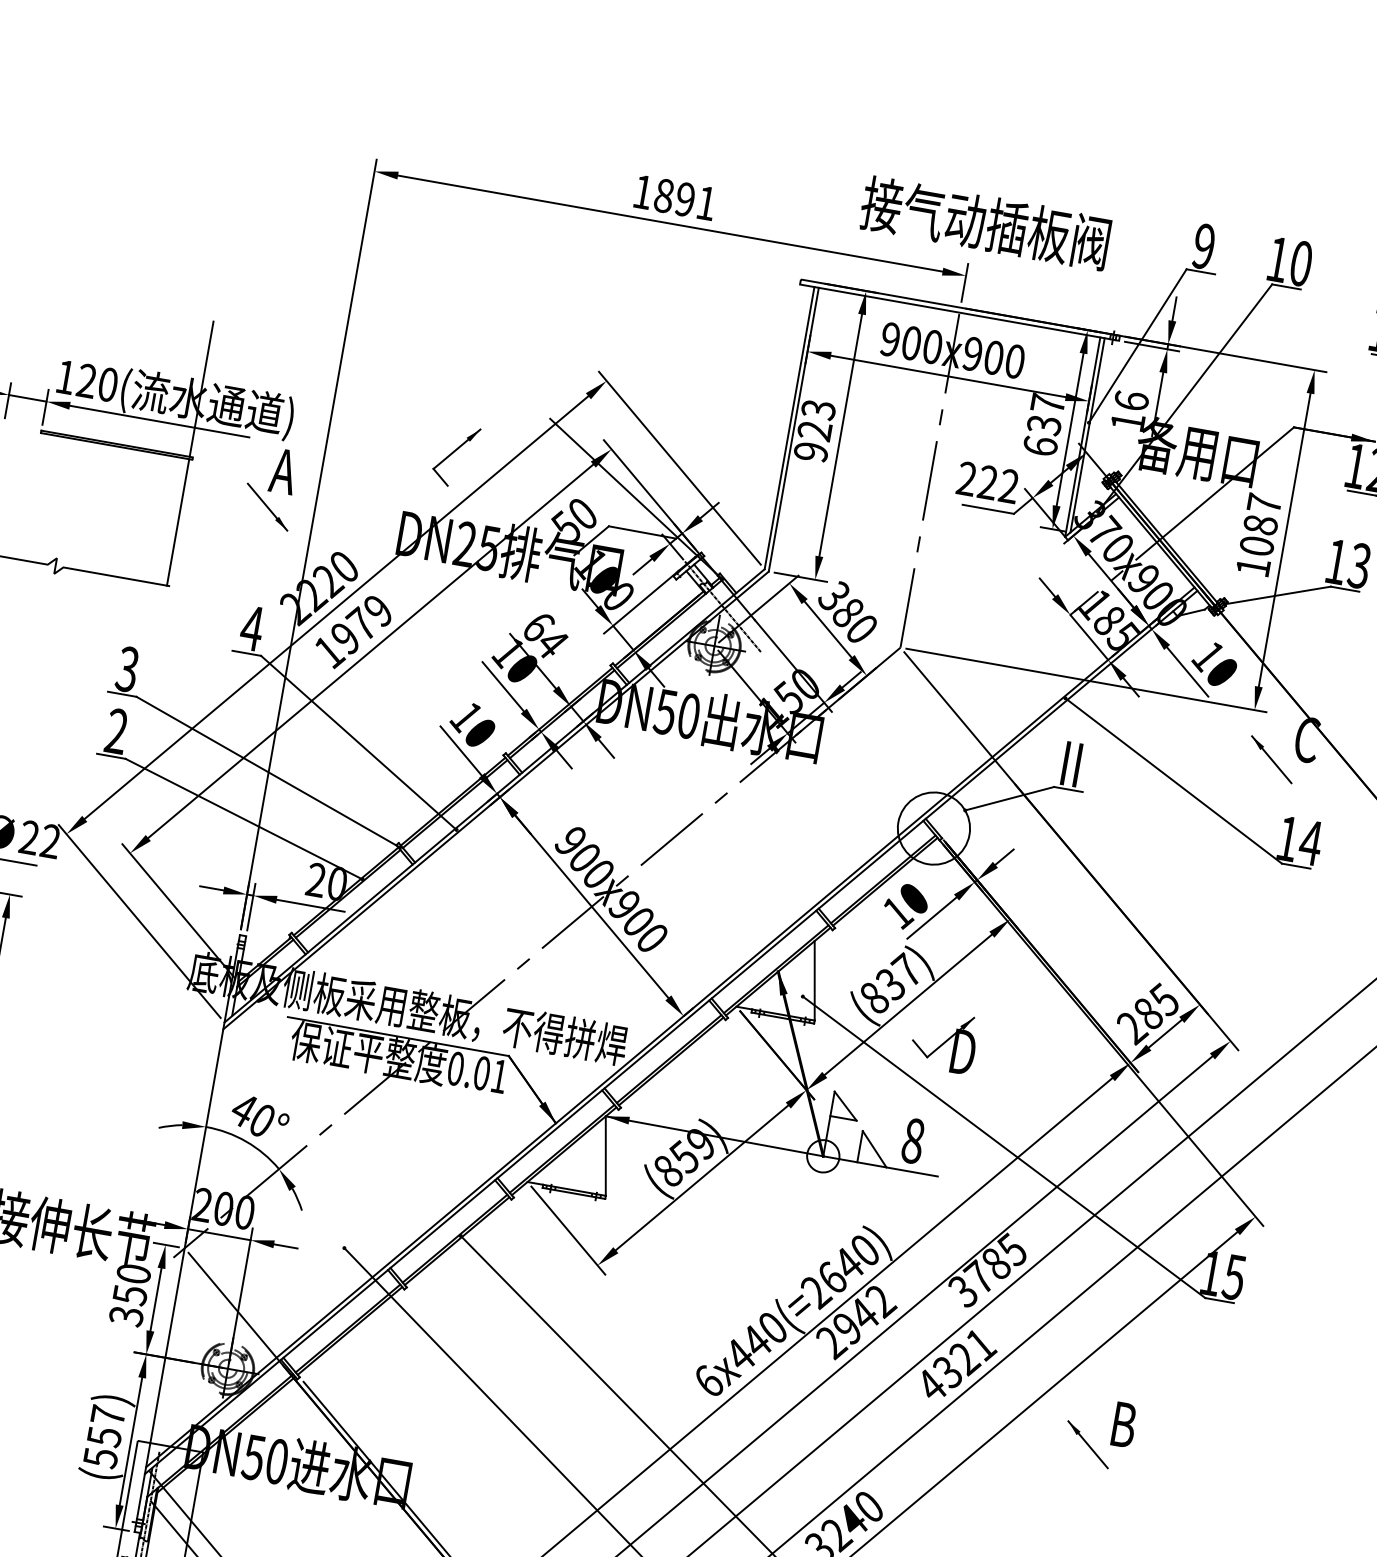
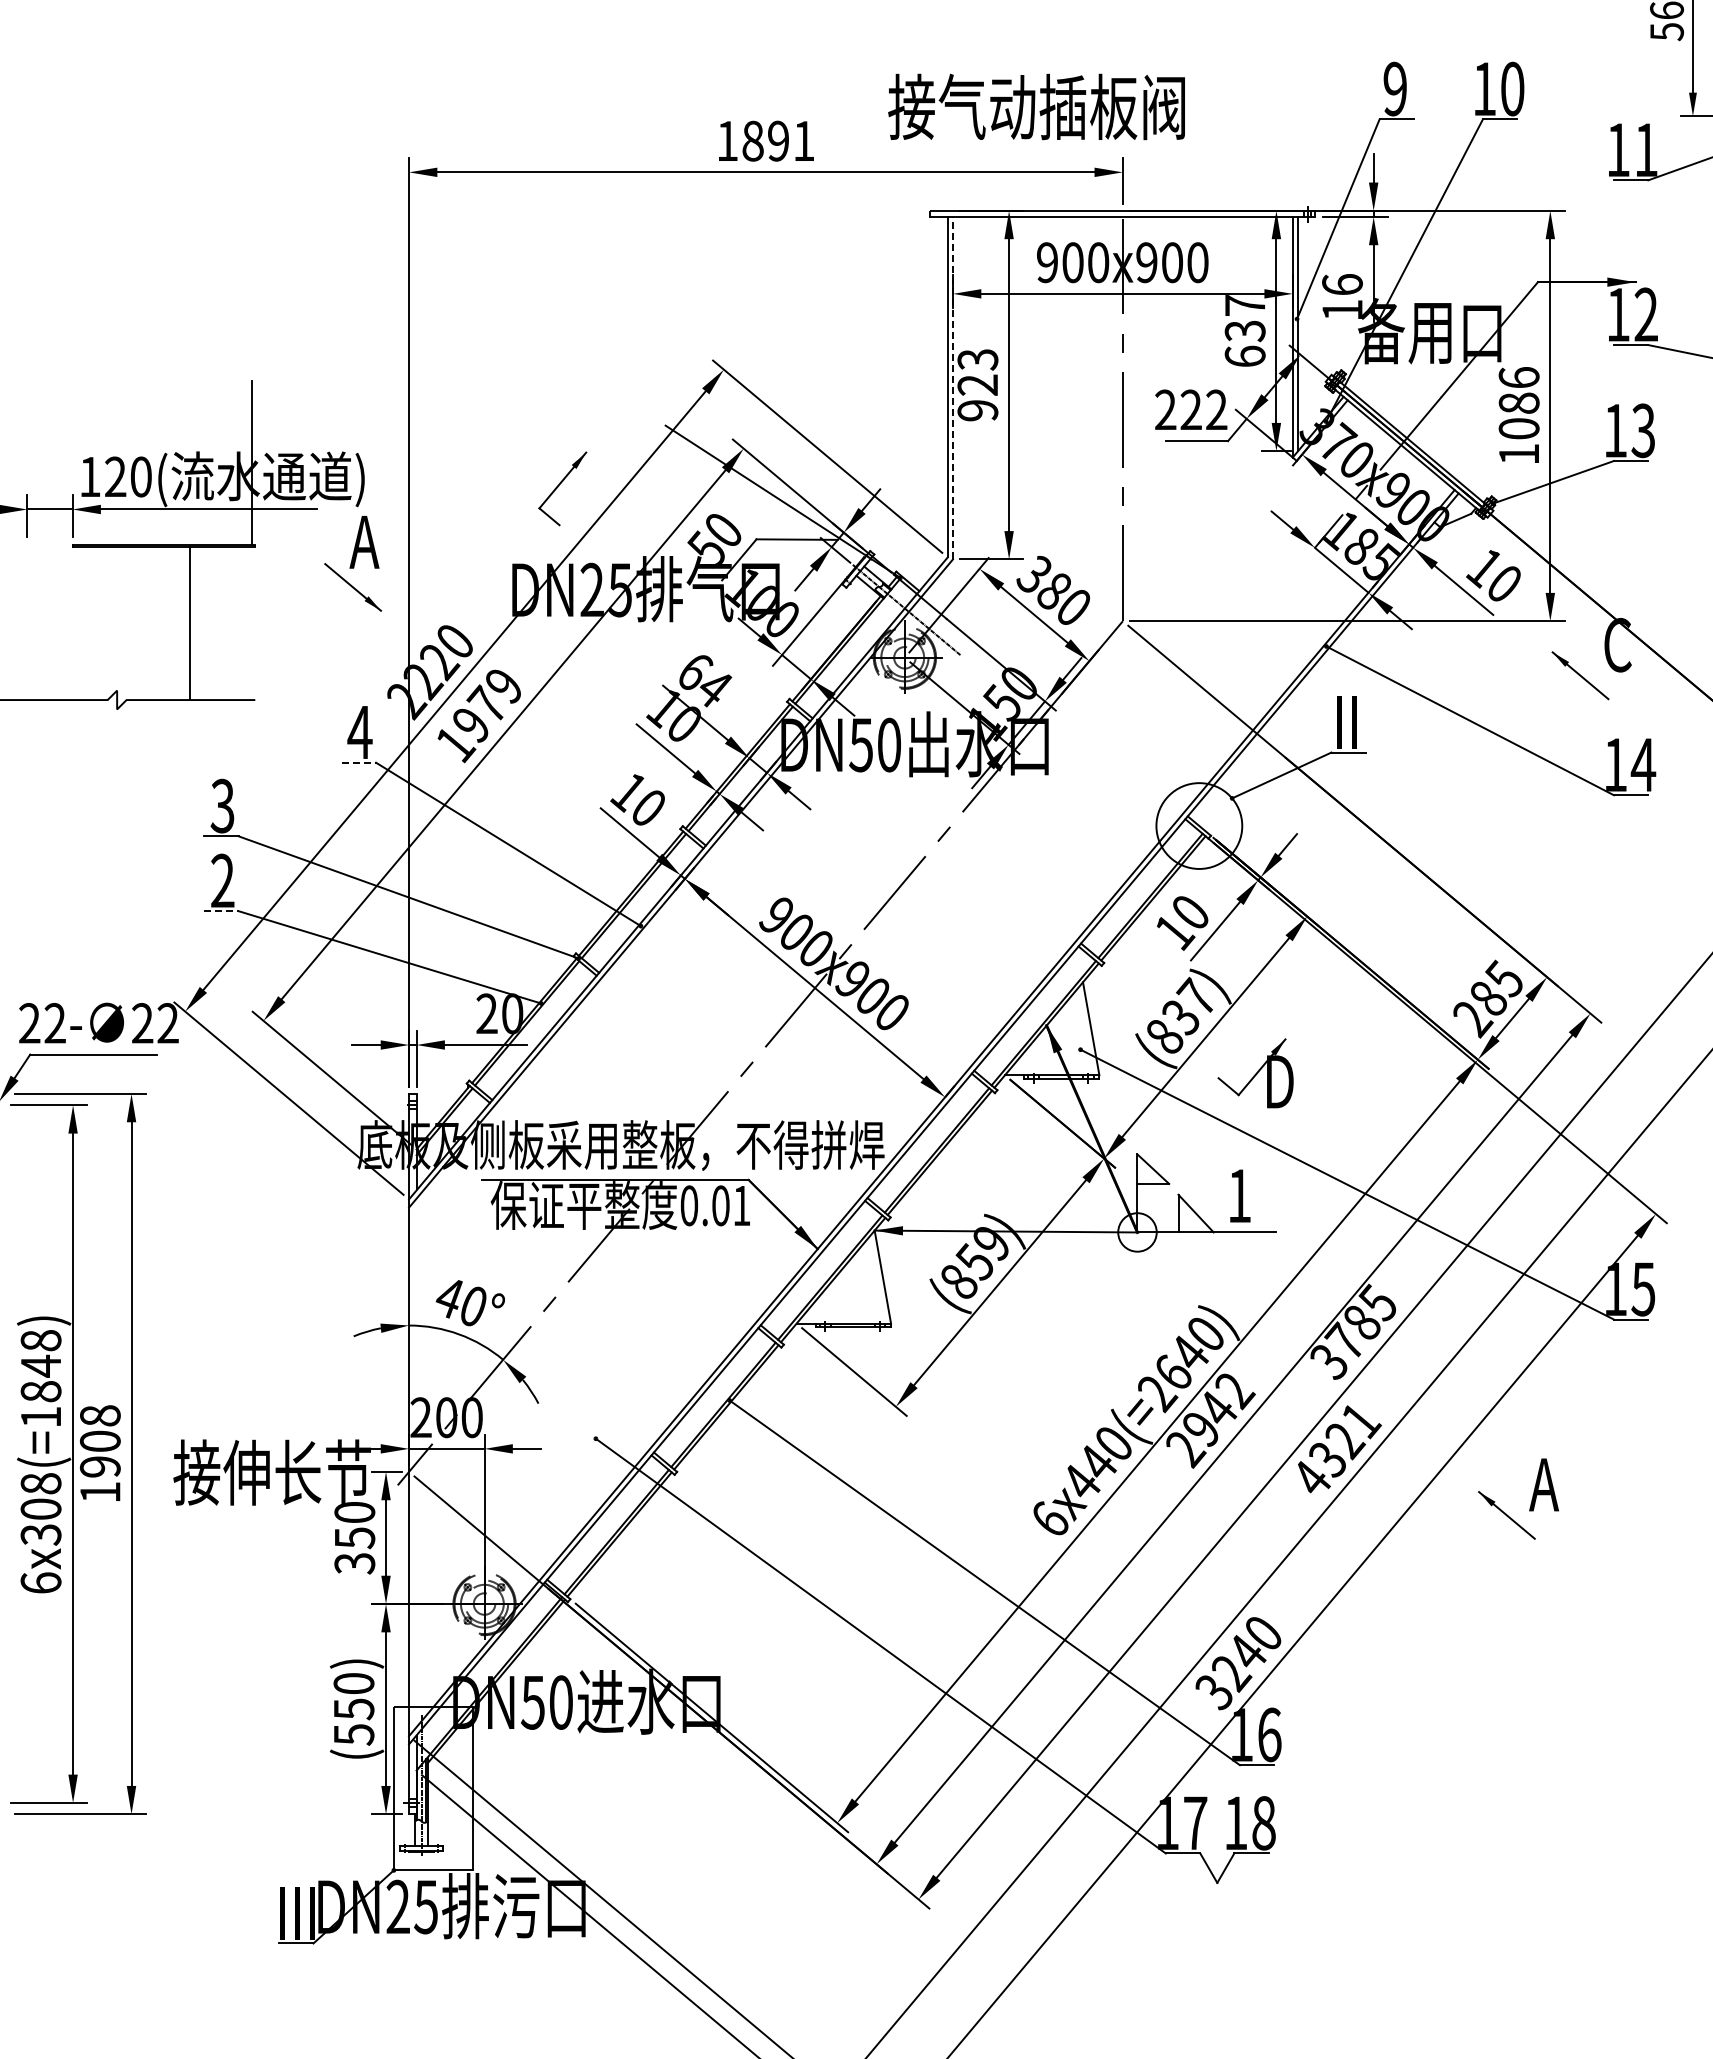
text: (985, 222) -> (1036, 106), moved
line: (794, 429) -> (953, 387), solid -> dashed
text: (1263, 503) -> (1518, 377), 1087 -> 1086
line: (178, 522) -> (189, 623), moved
line: (247, 653) -> (359, 762), solid -> dashed
line: (112, 756) -> (222, 911), solid -> dashed
text: (913, 1140) -> (1239, 1195), 8 -> 1
text: (107, 1415) -> (353, 1683), (557) -> (550)
text: (1122, 1424) -> (1543, 1484), B -> A

